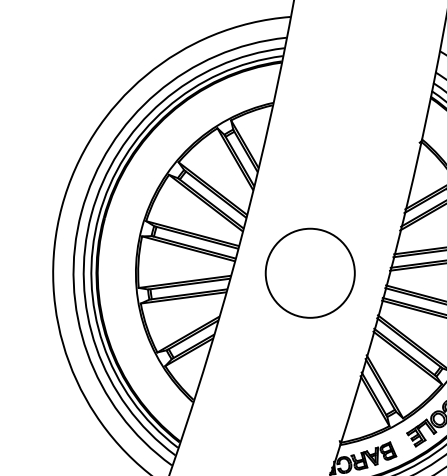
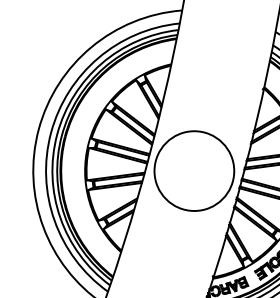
circle: (310, 272) -> (194, 170), size x1.43

